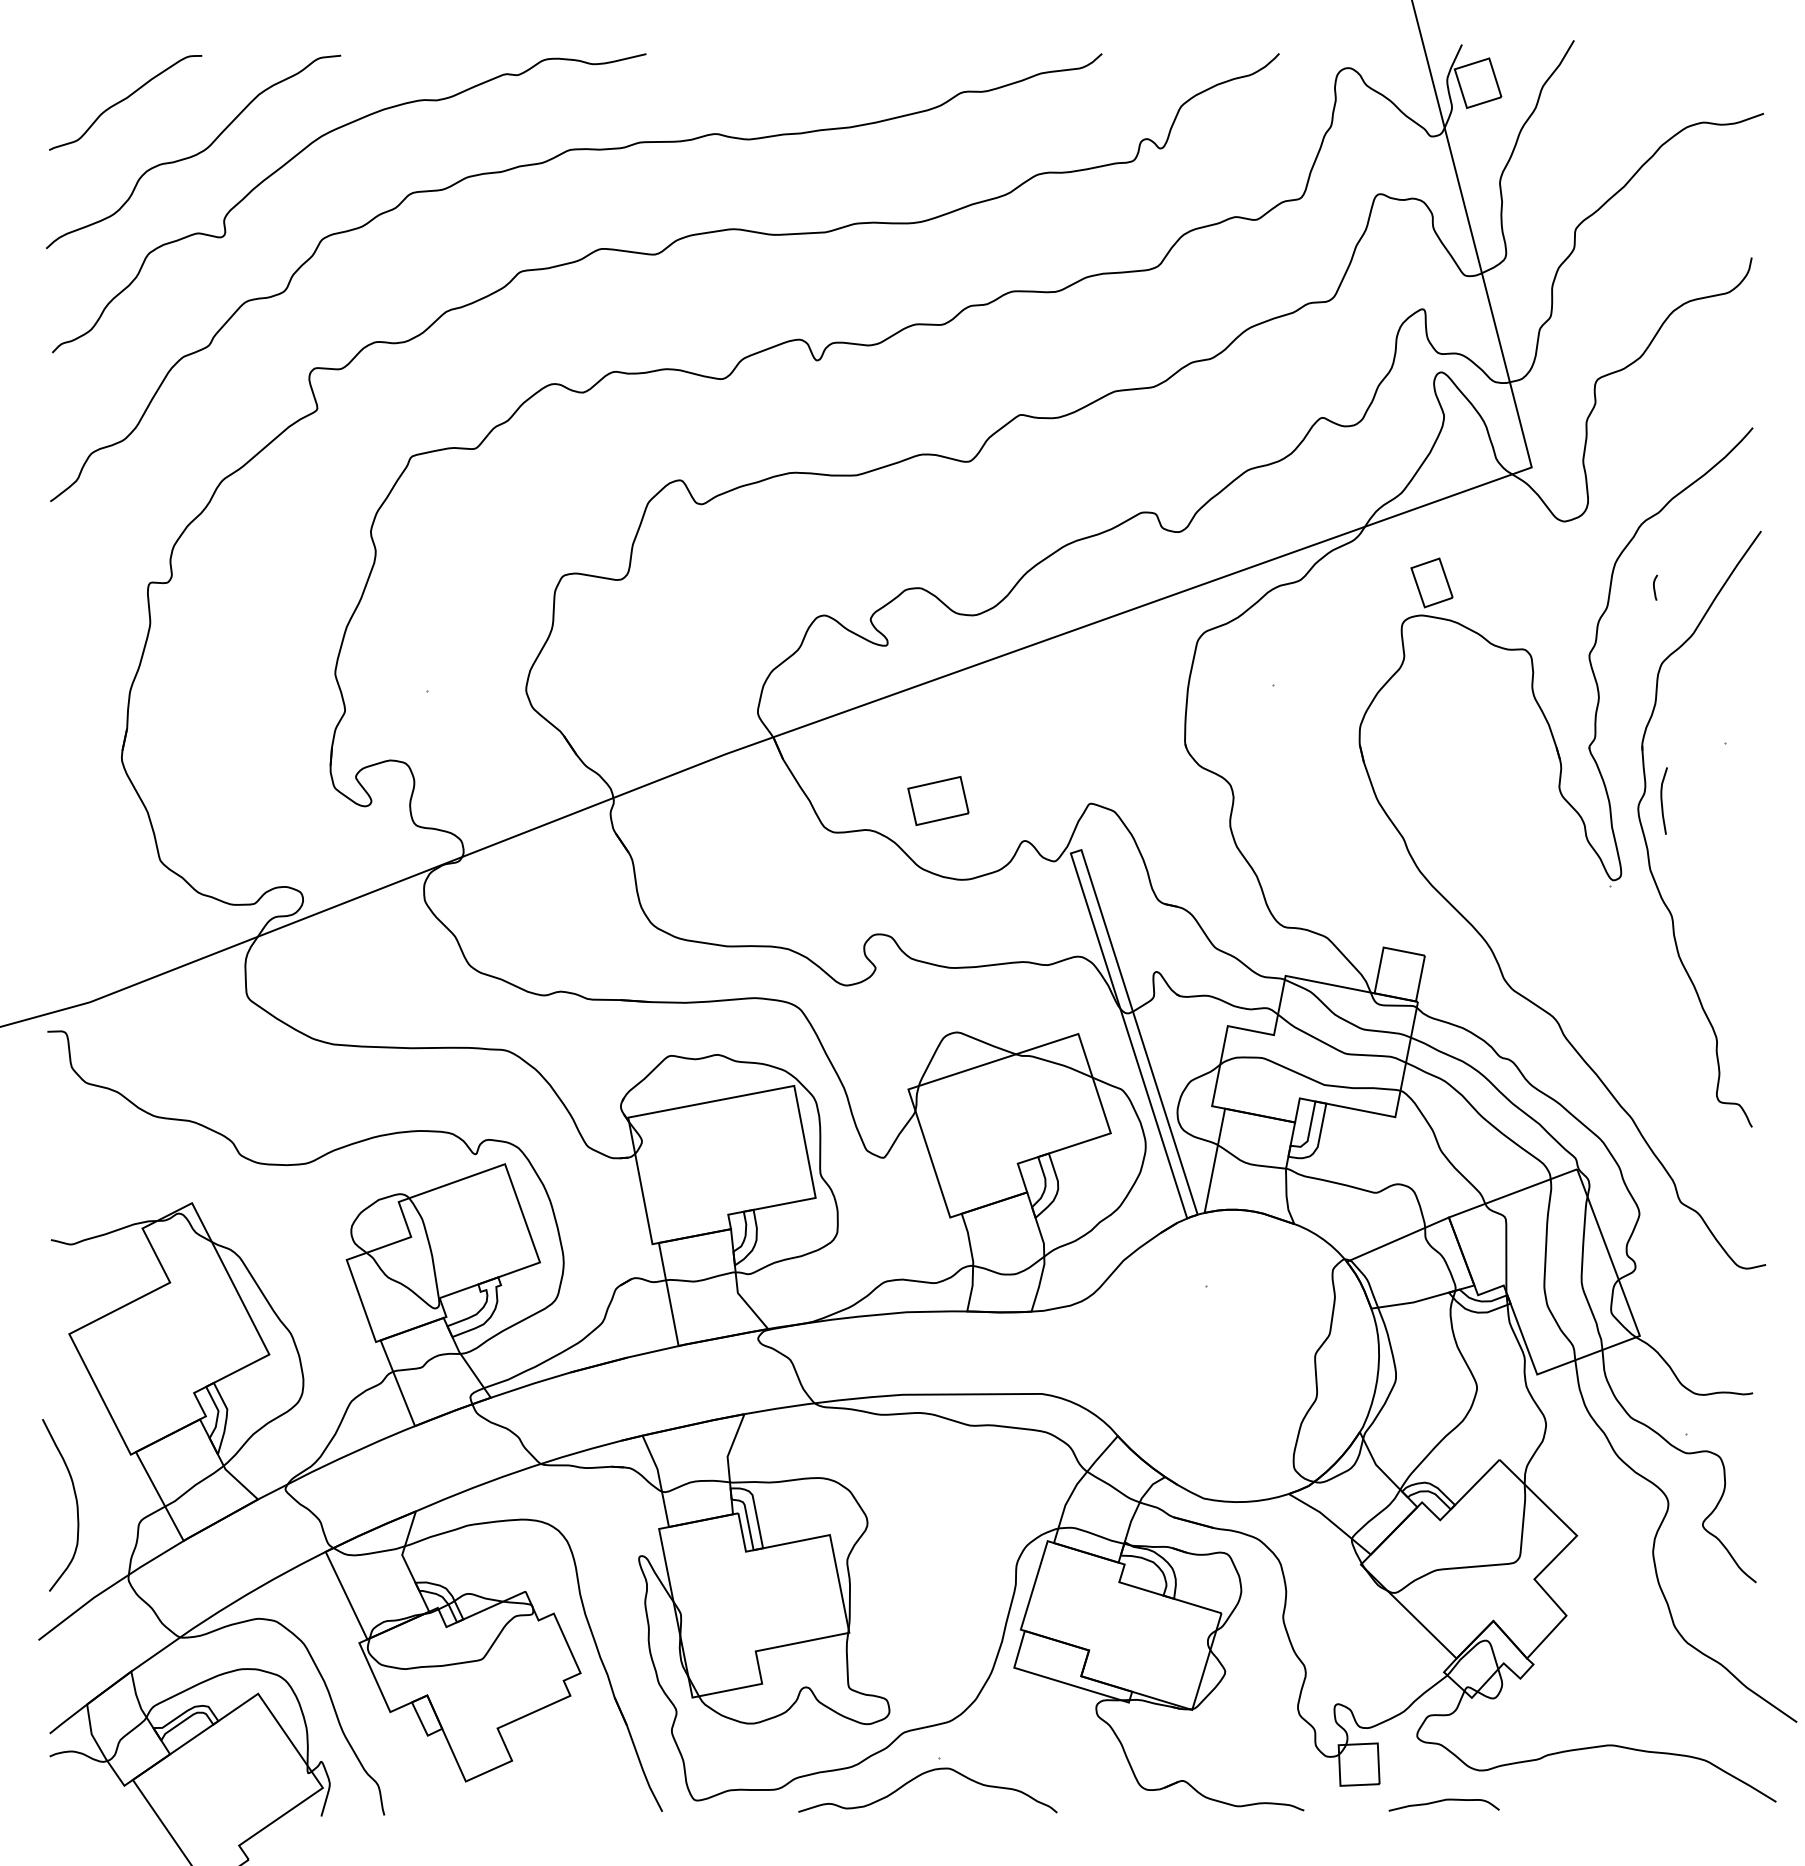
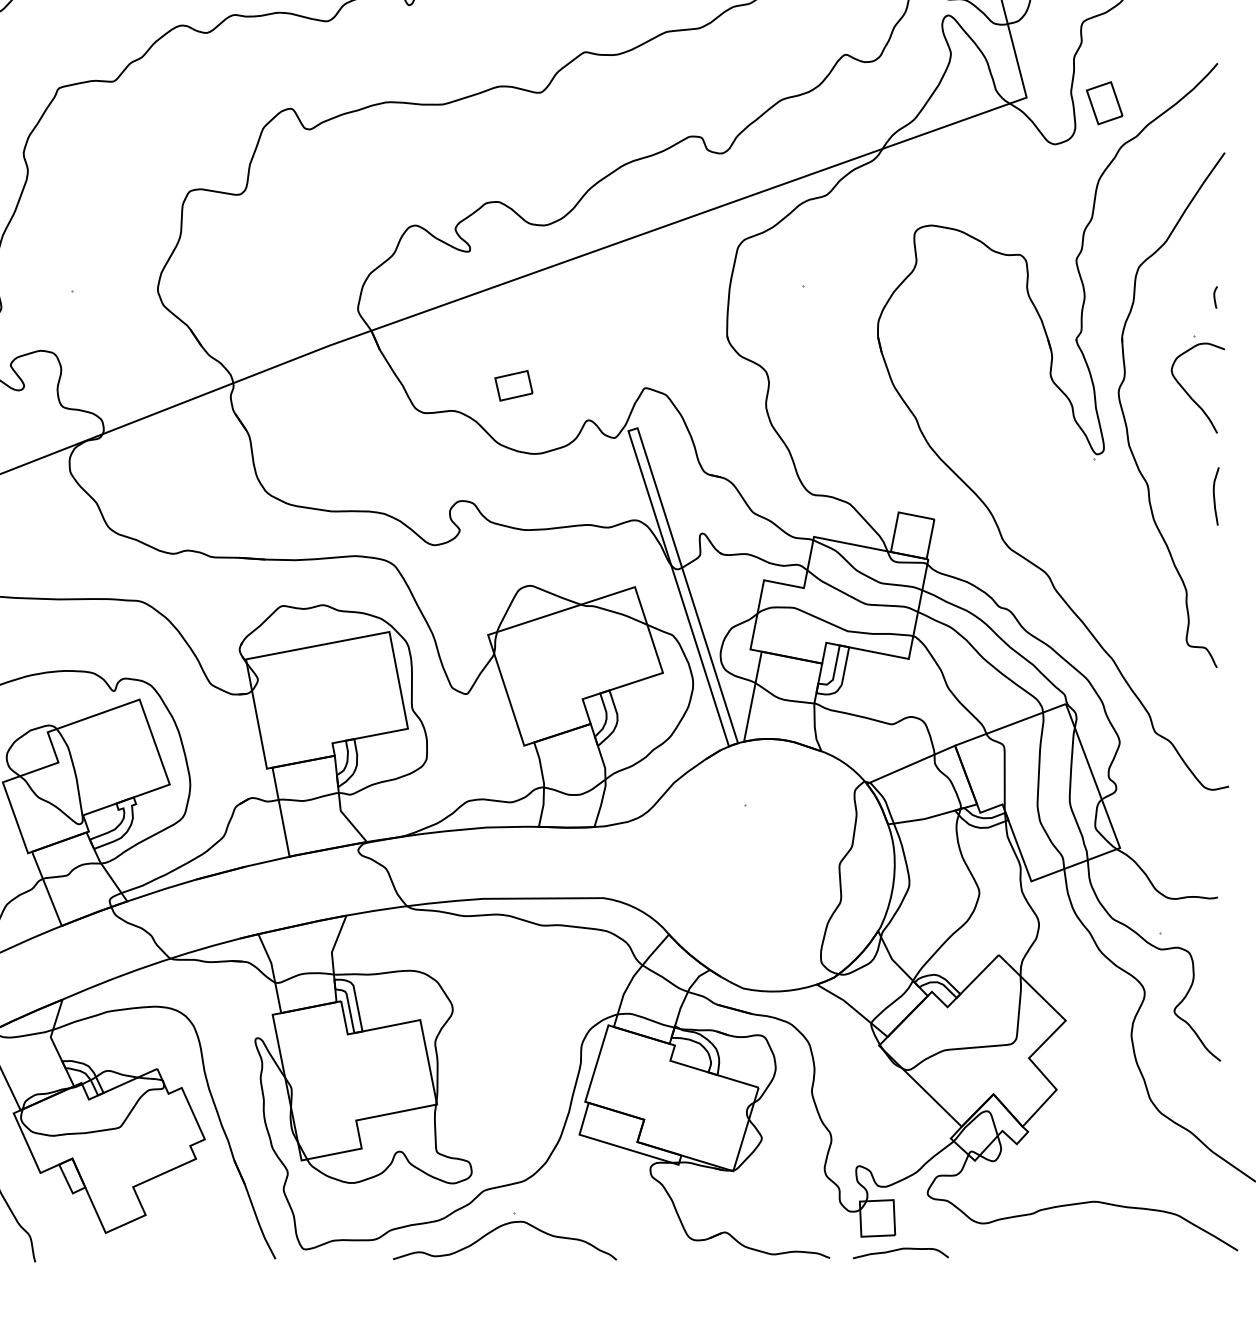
part: (1431, 582) -> (1104, 102), moved
curve: (1654, 587) -> (1214, 297), moved
part: (937, 800) -> (513, 385), size x0.71
curve: (1662, 800) -> (1214, 495), moved
curve: (1720, 811) -> (1189, 394), added
curve: (1443, 1801) -> (900, 1250), moved

